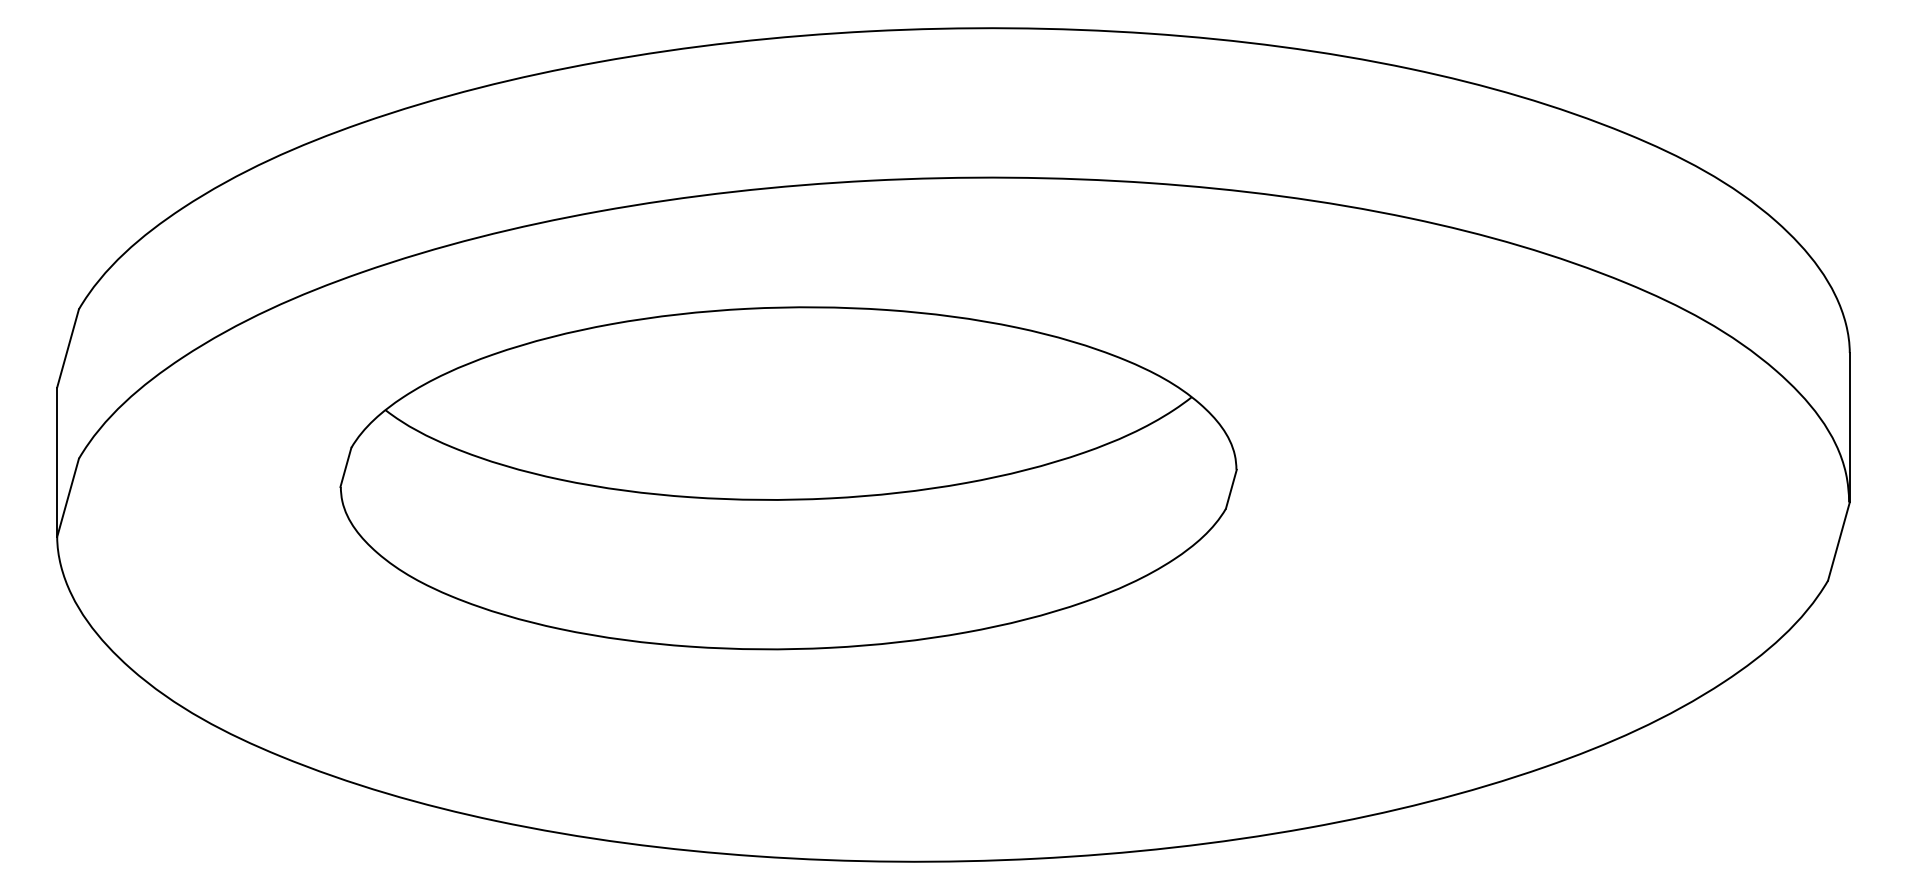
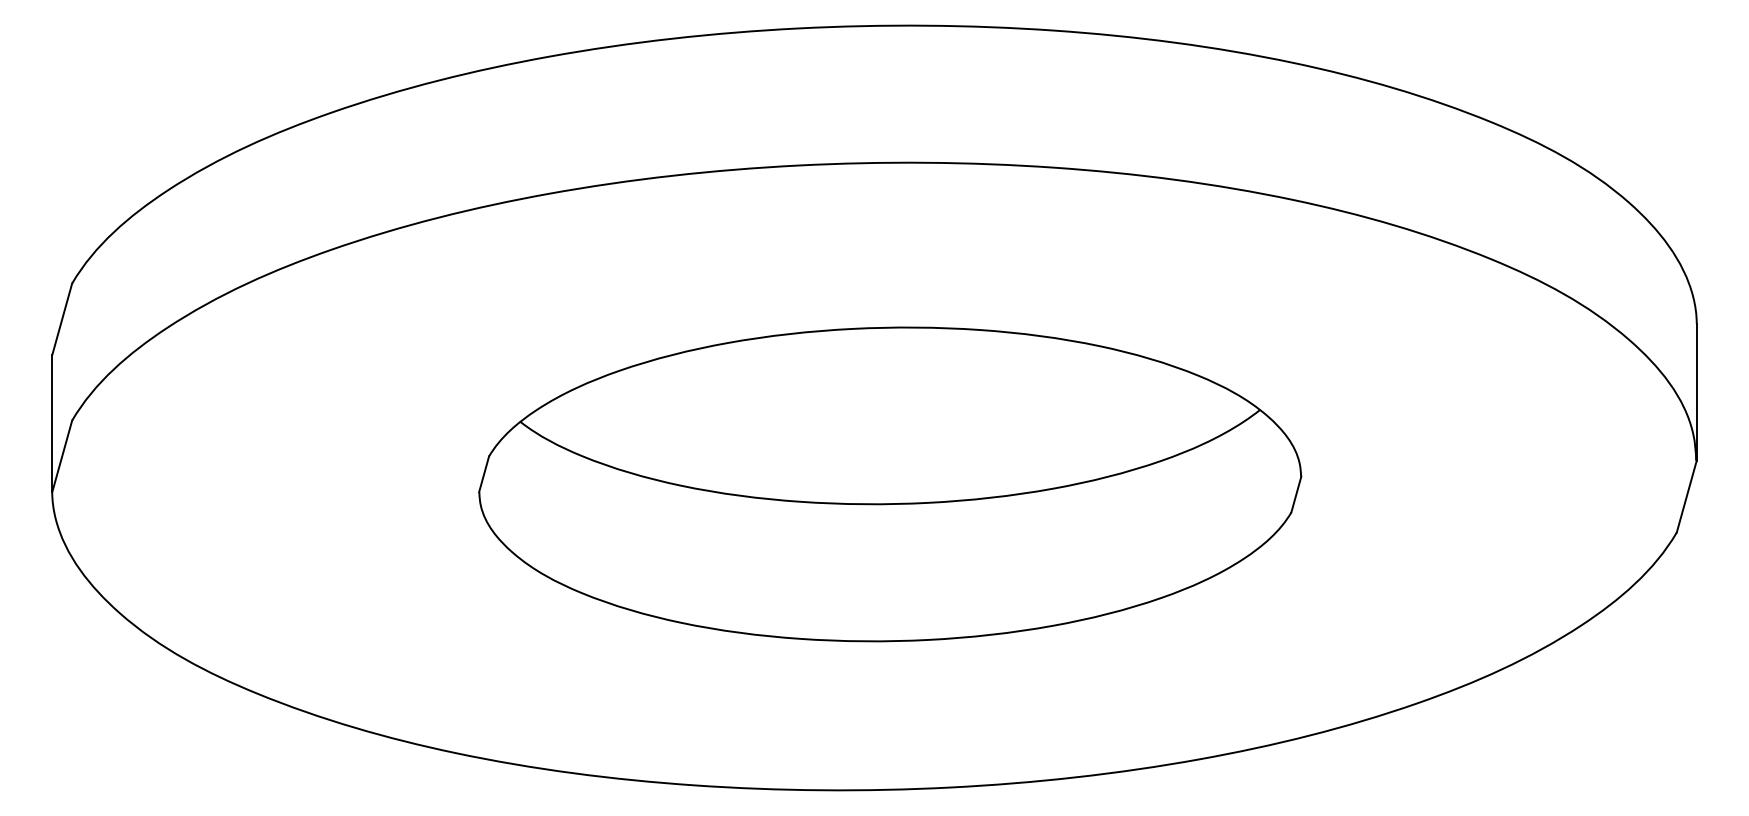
part: (788, 478) -> (890, 484), moved

